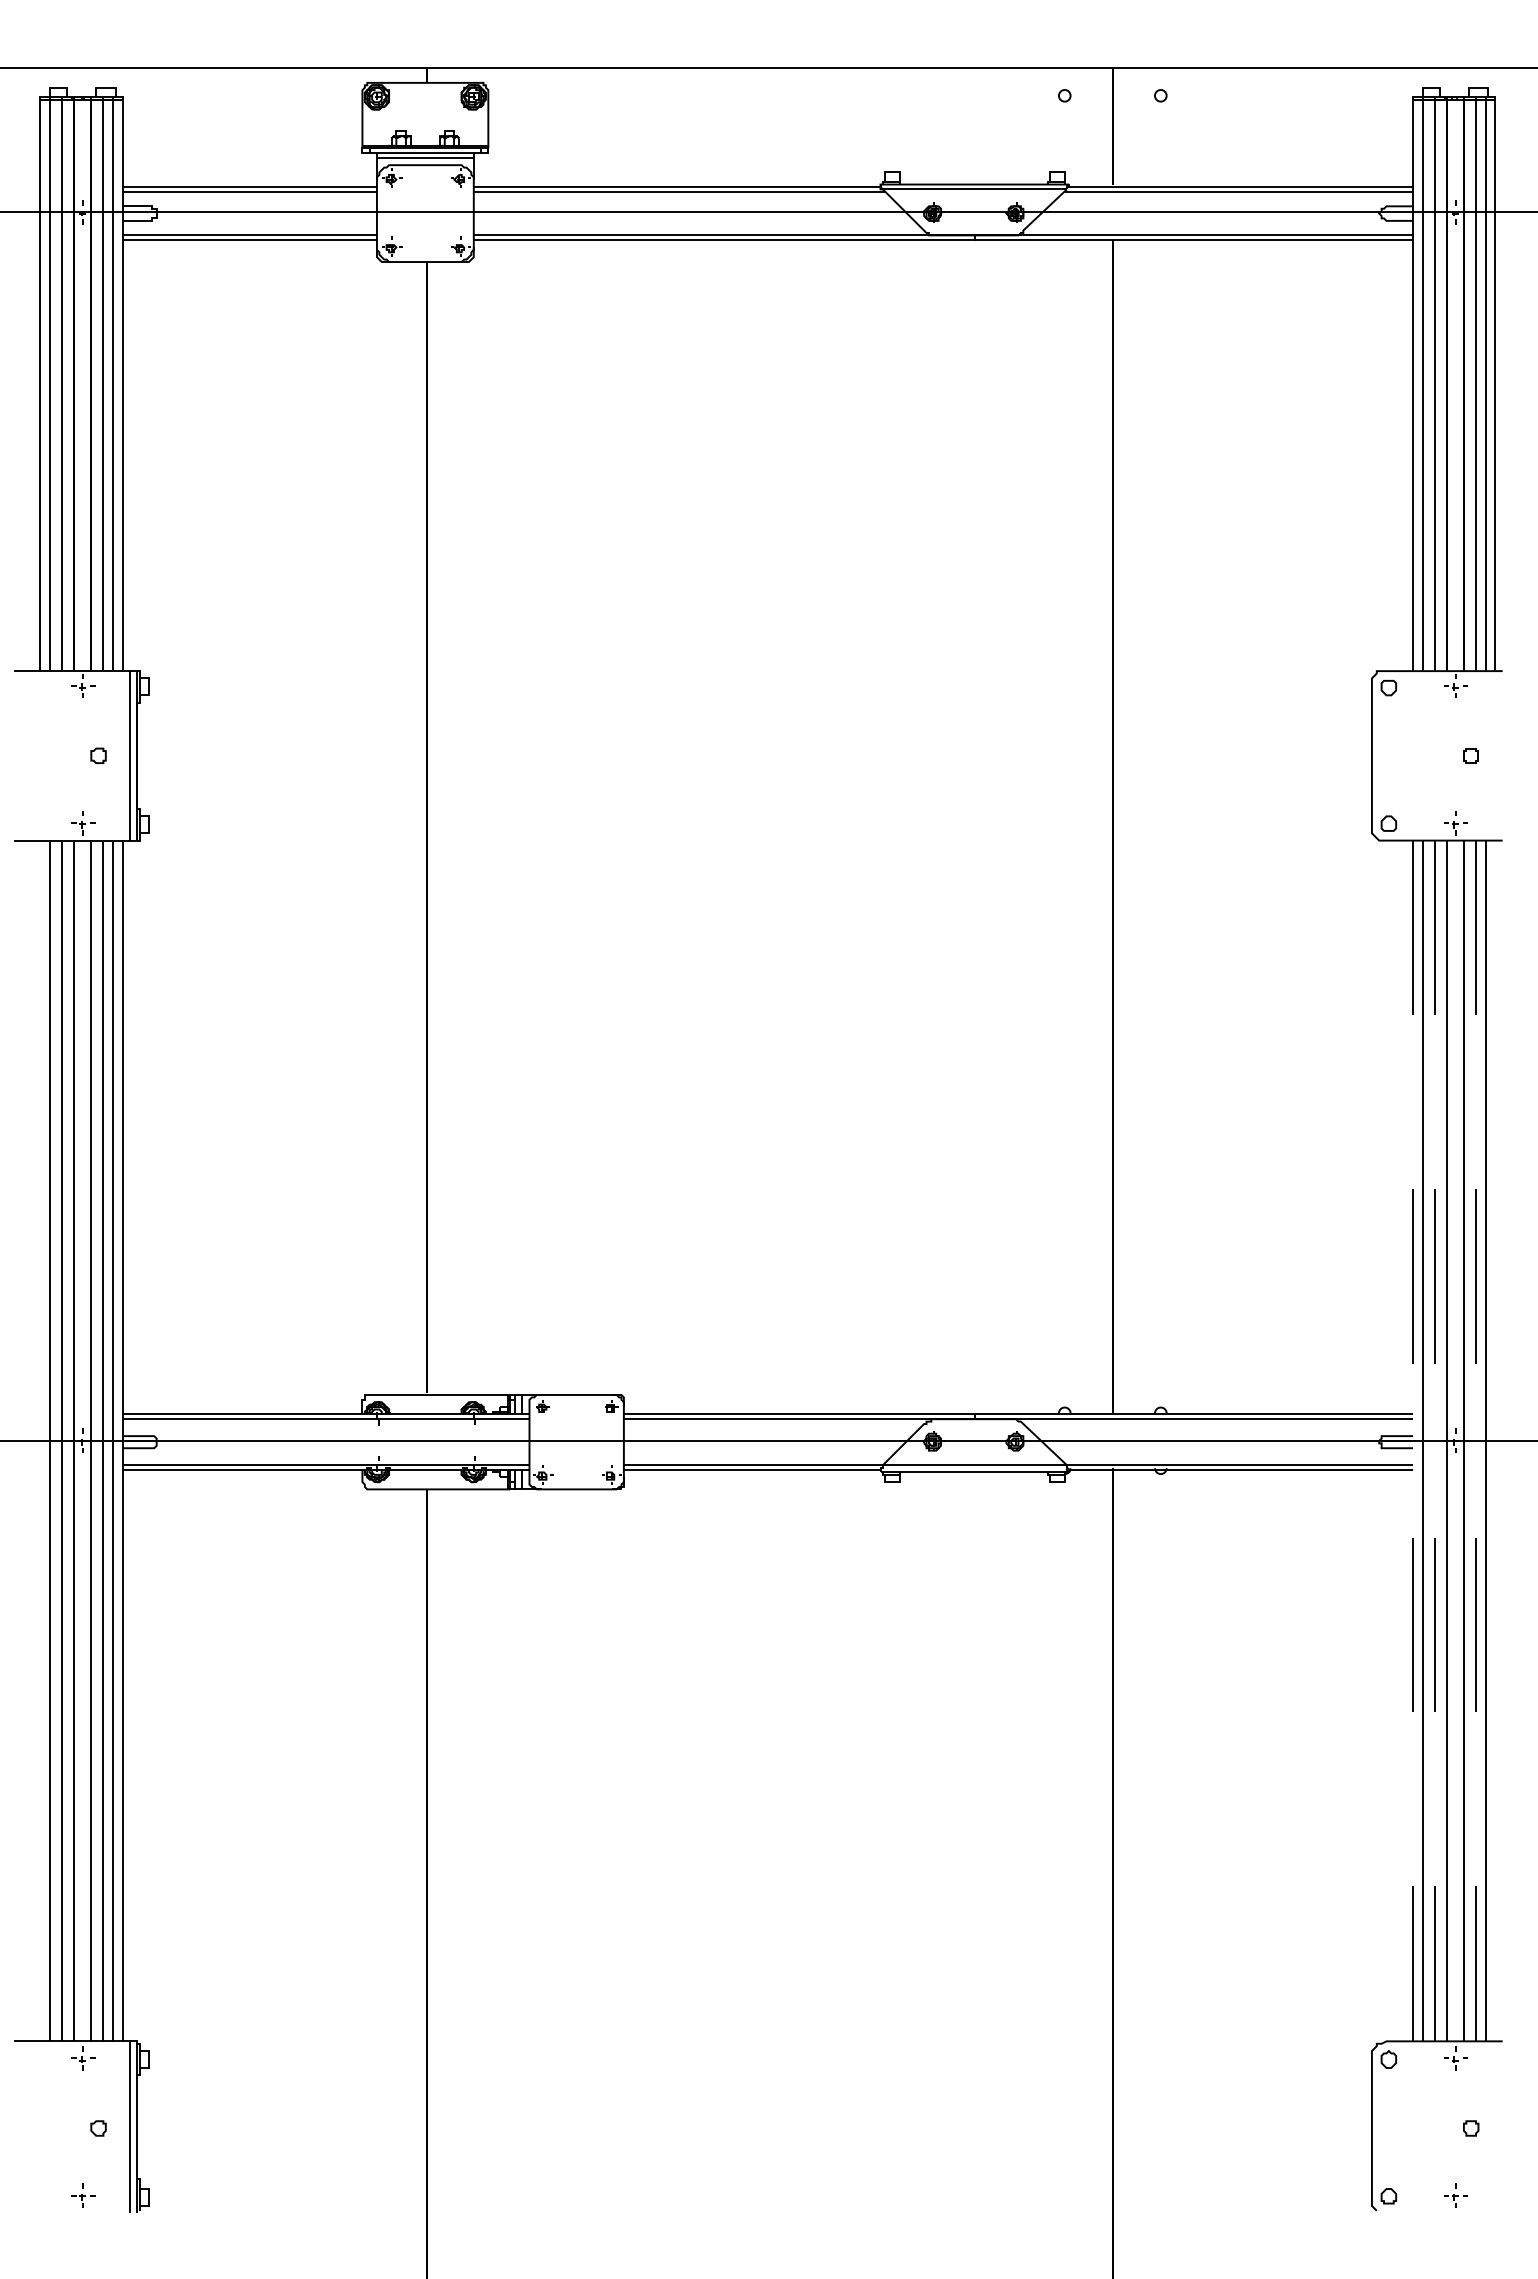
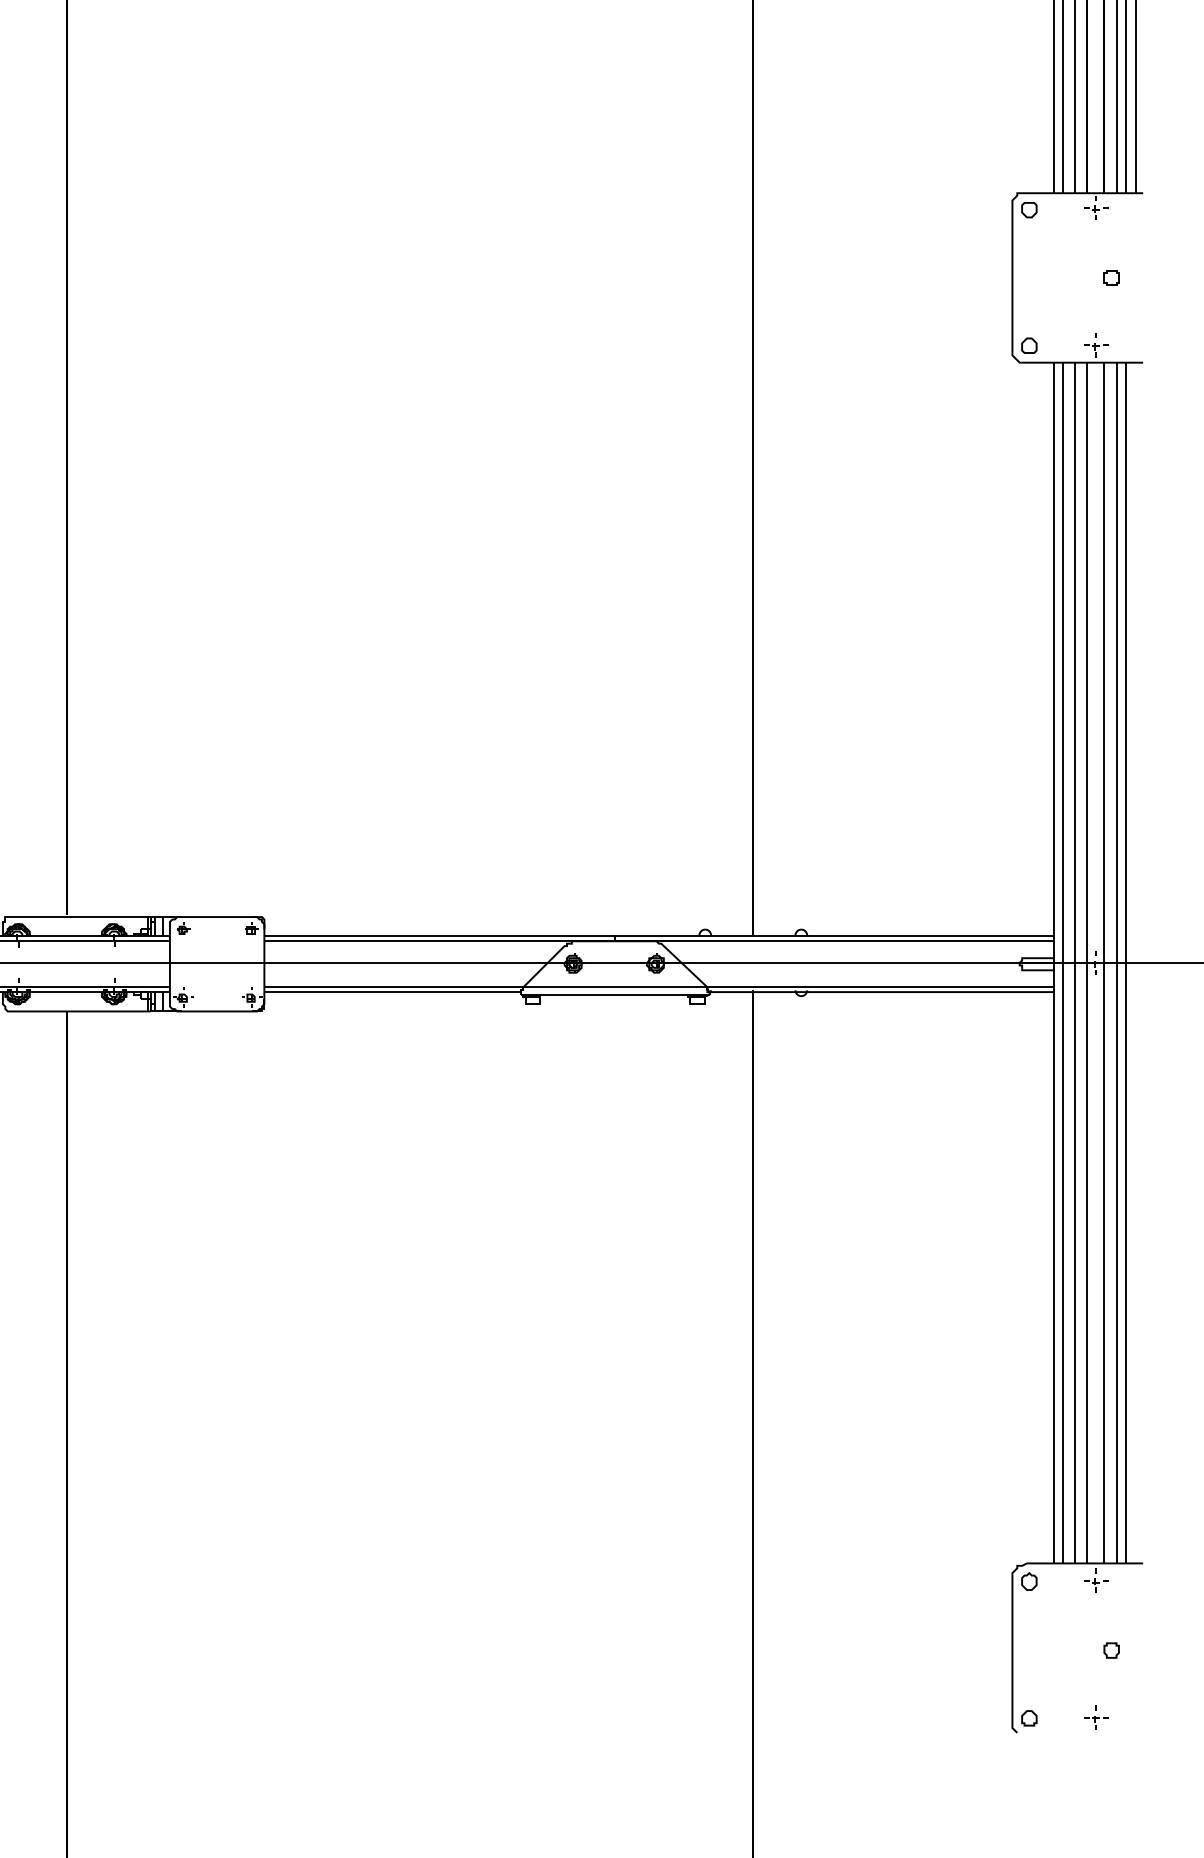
line: (1413, 1441) -> (1053, 963), dashed -> solid
line: (1434, 1441) -> (1074, 963), dashed -> solid
line: (1476, 1441) -> (1116, 963), dashed -> solid

